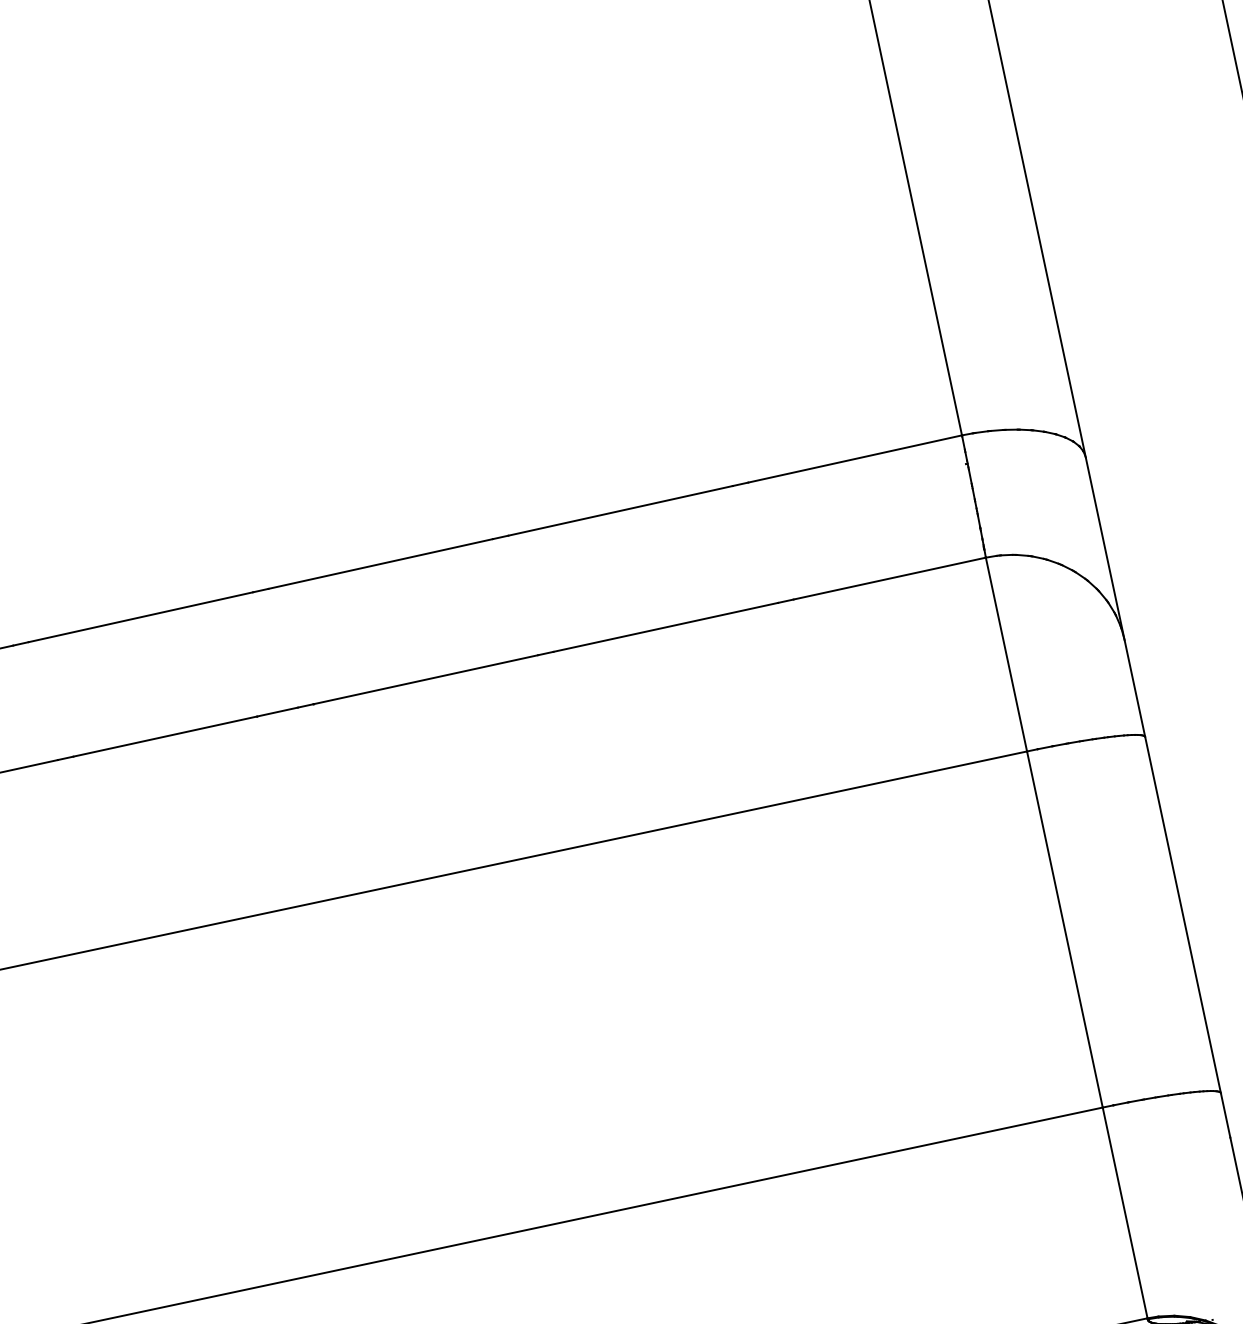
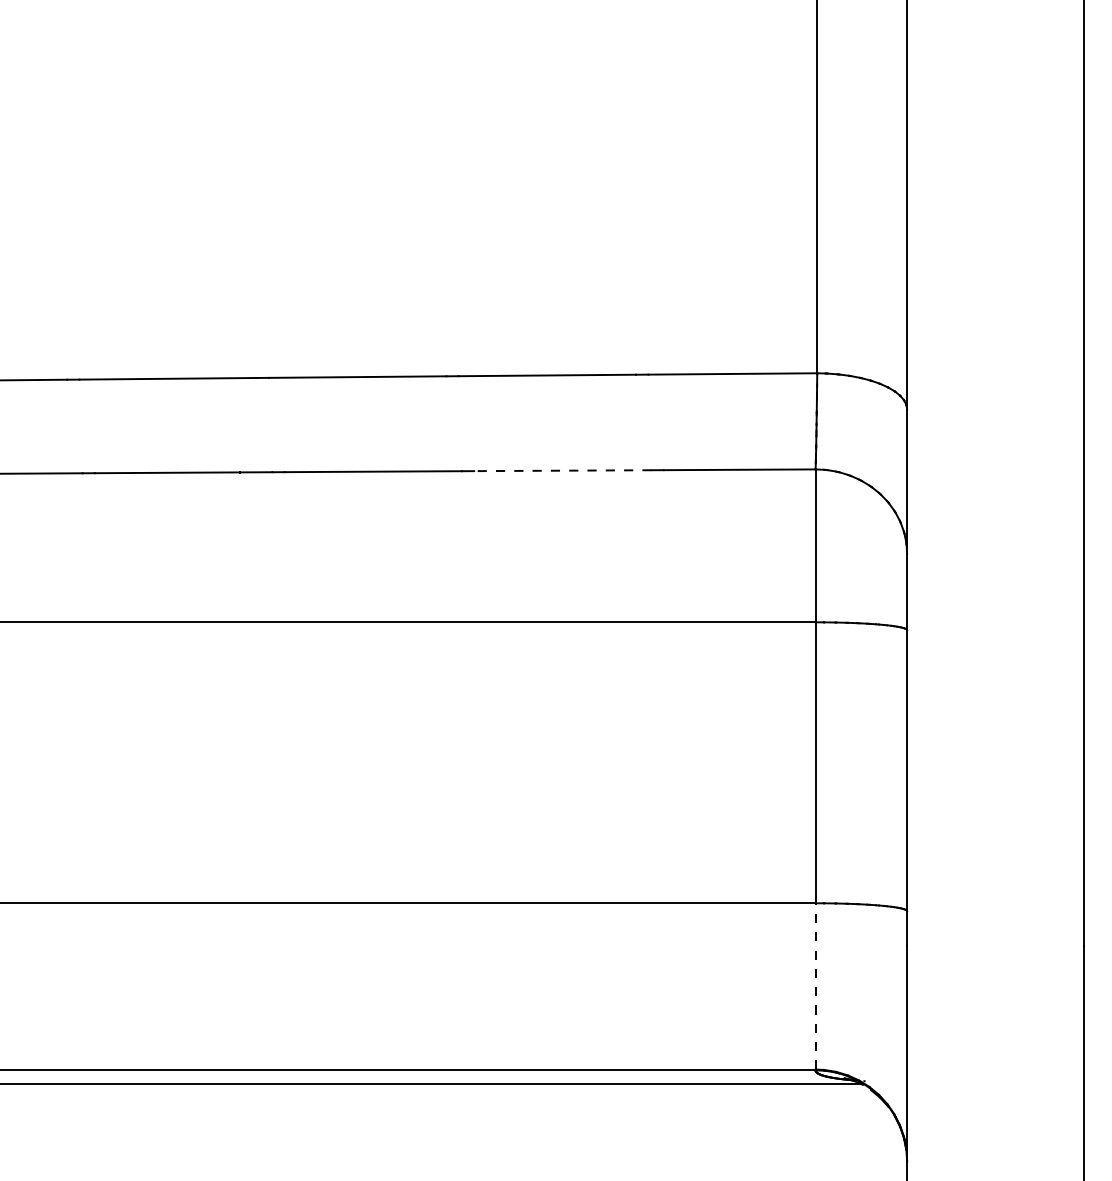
line: (665, 627) -> (562, 470), solid -> dashed
line: (1124, 1211) -> (815, 985), solid -> dashed

